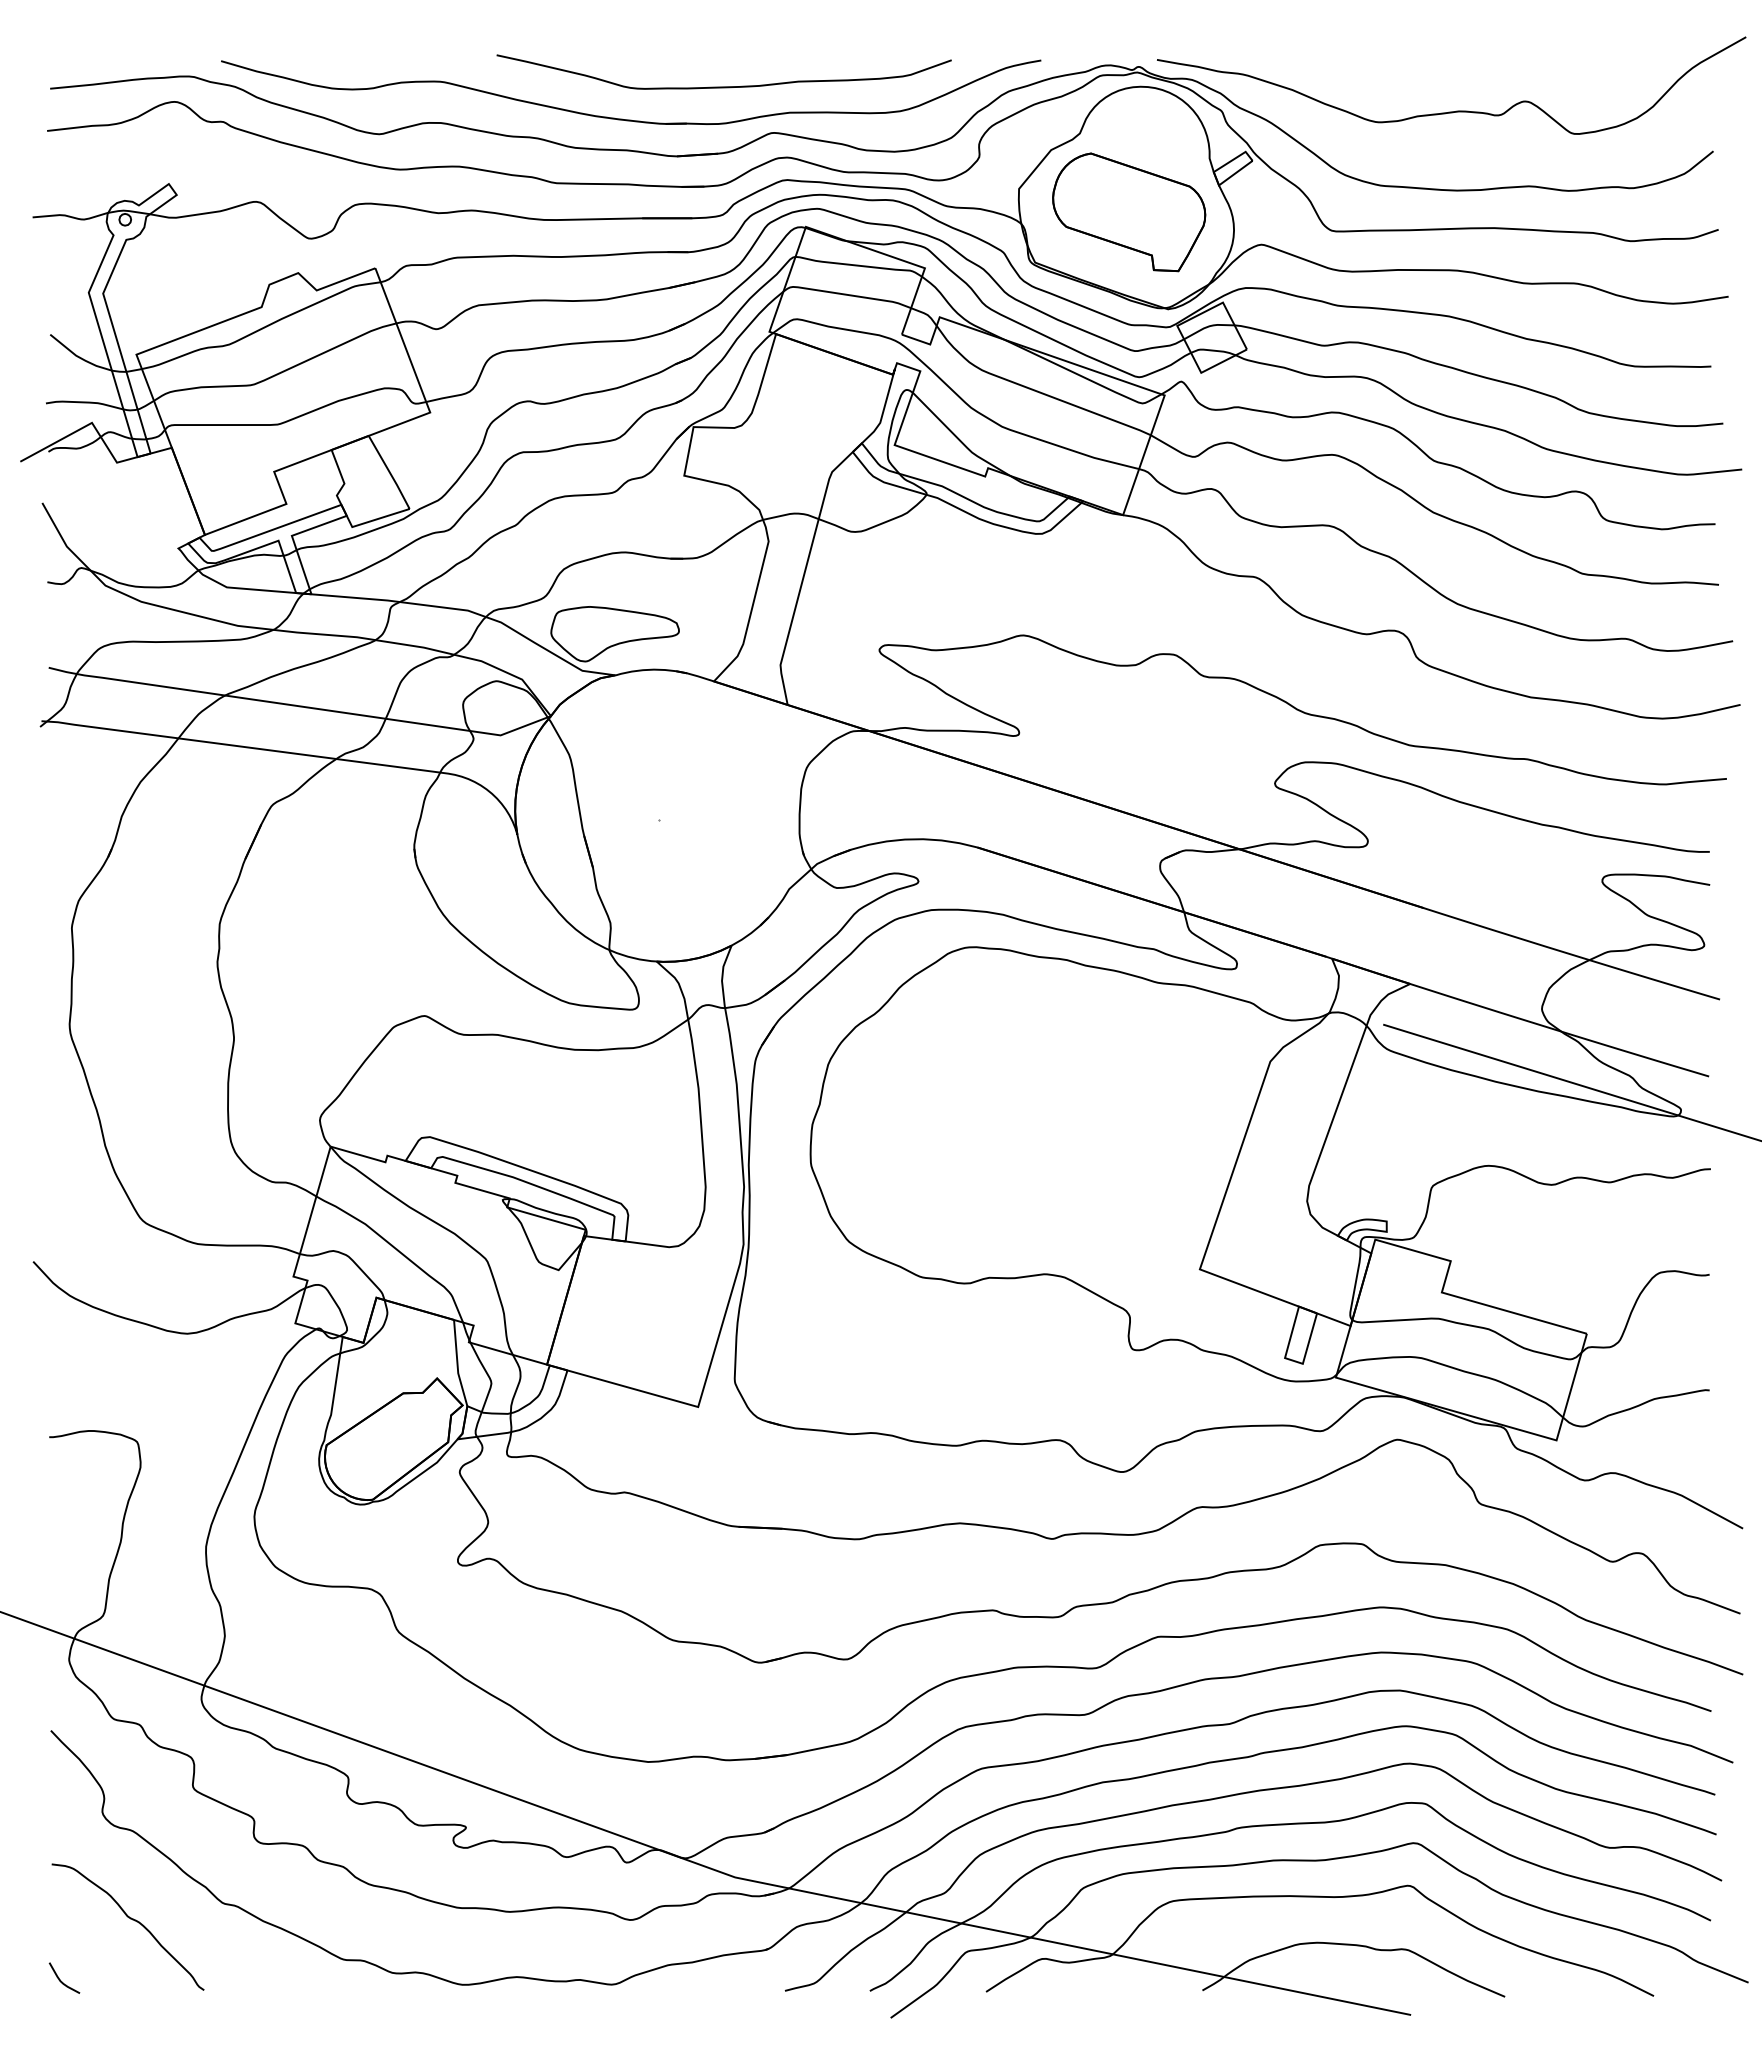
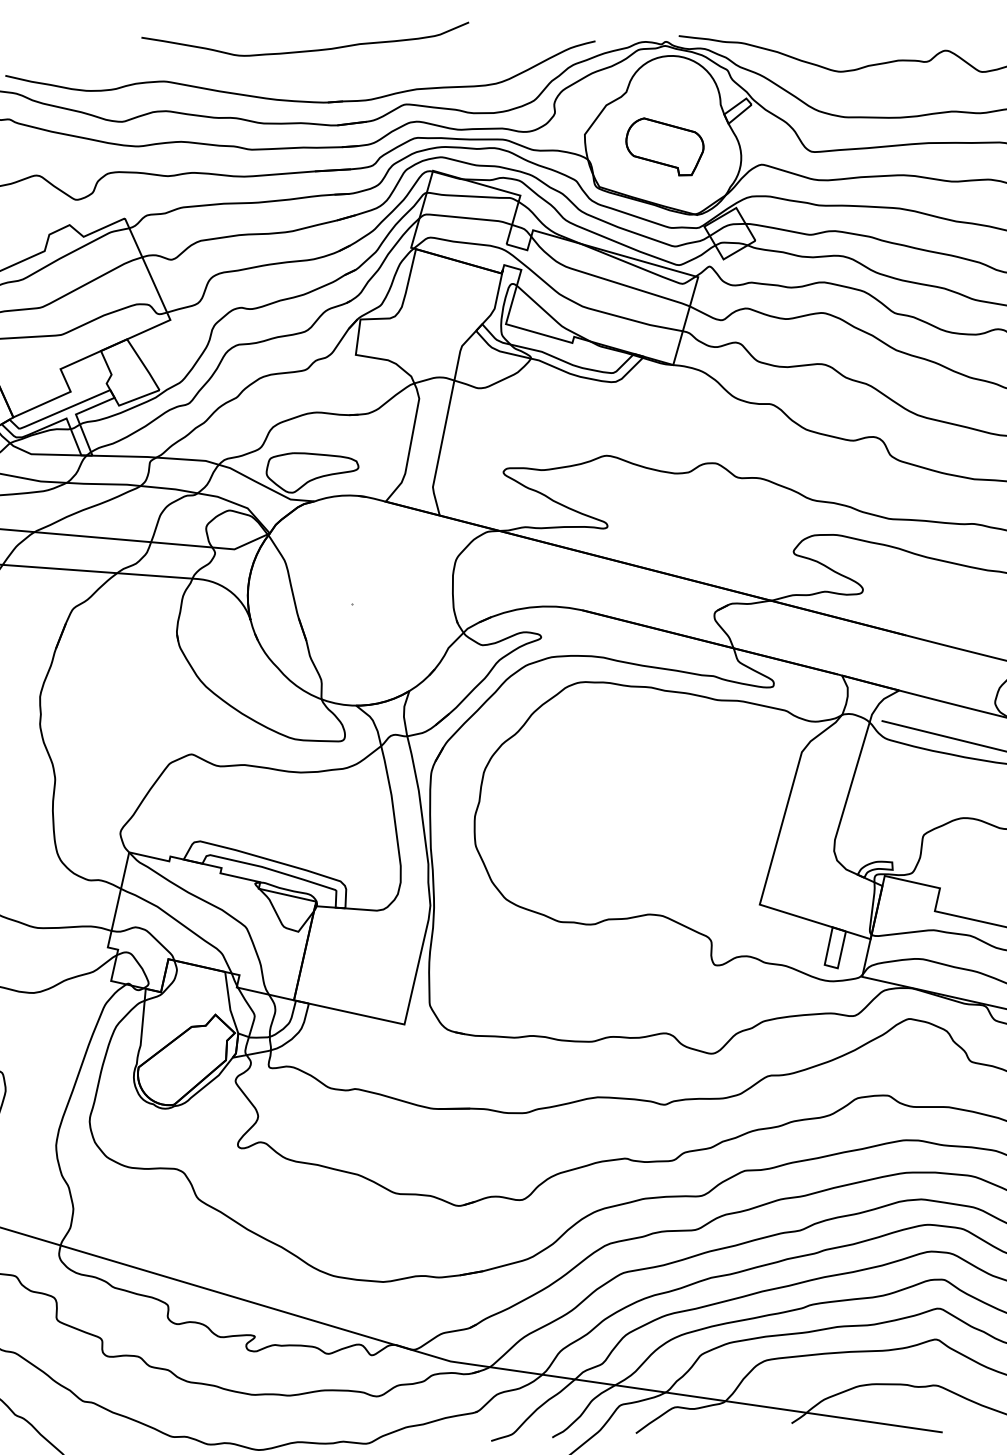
curve: (723, 86) -> (305, 50), moved
part: (1129, 212) -> (665, 147), size x0.7

